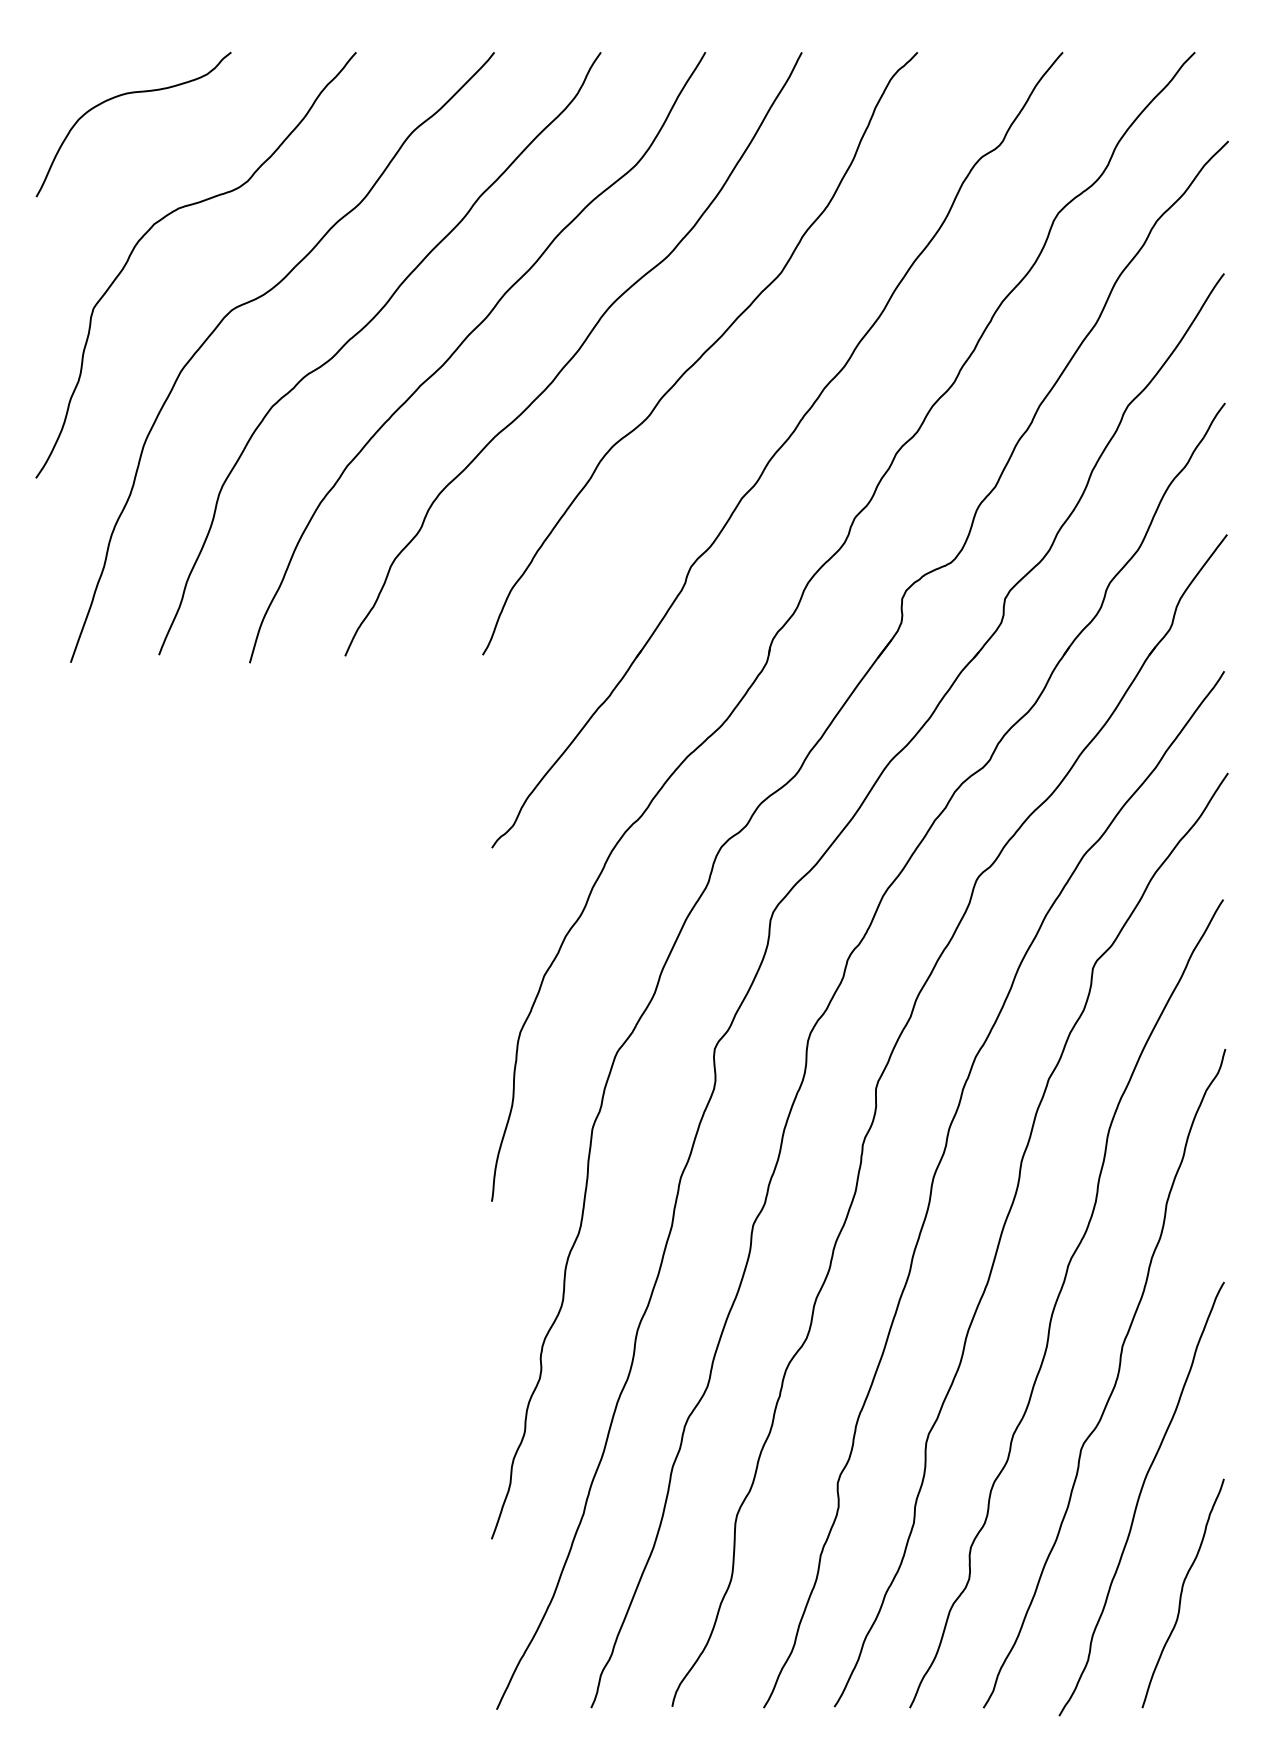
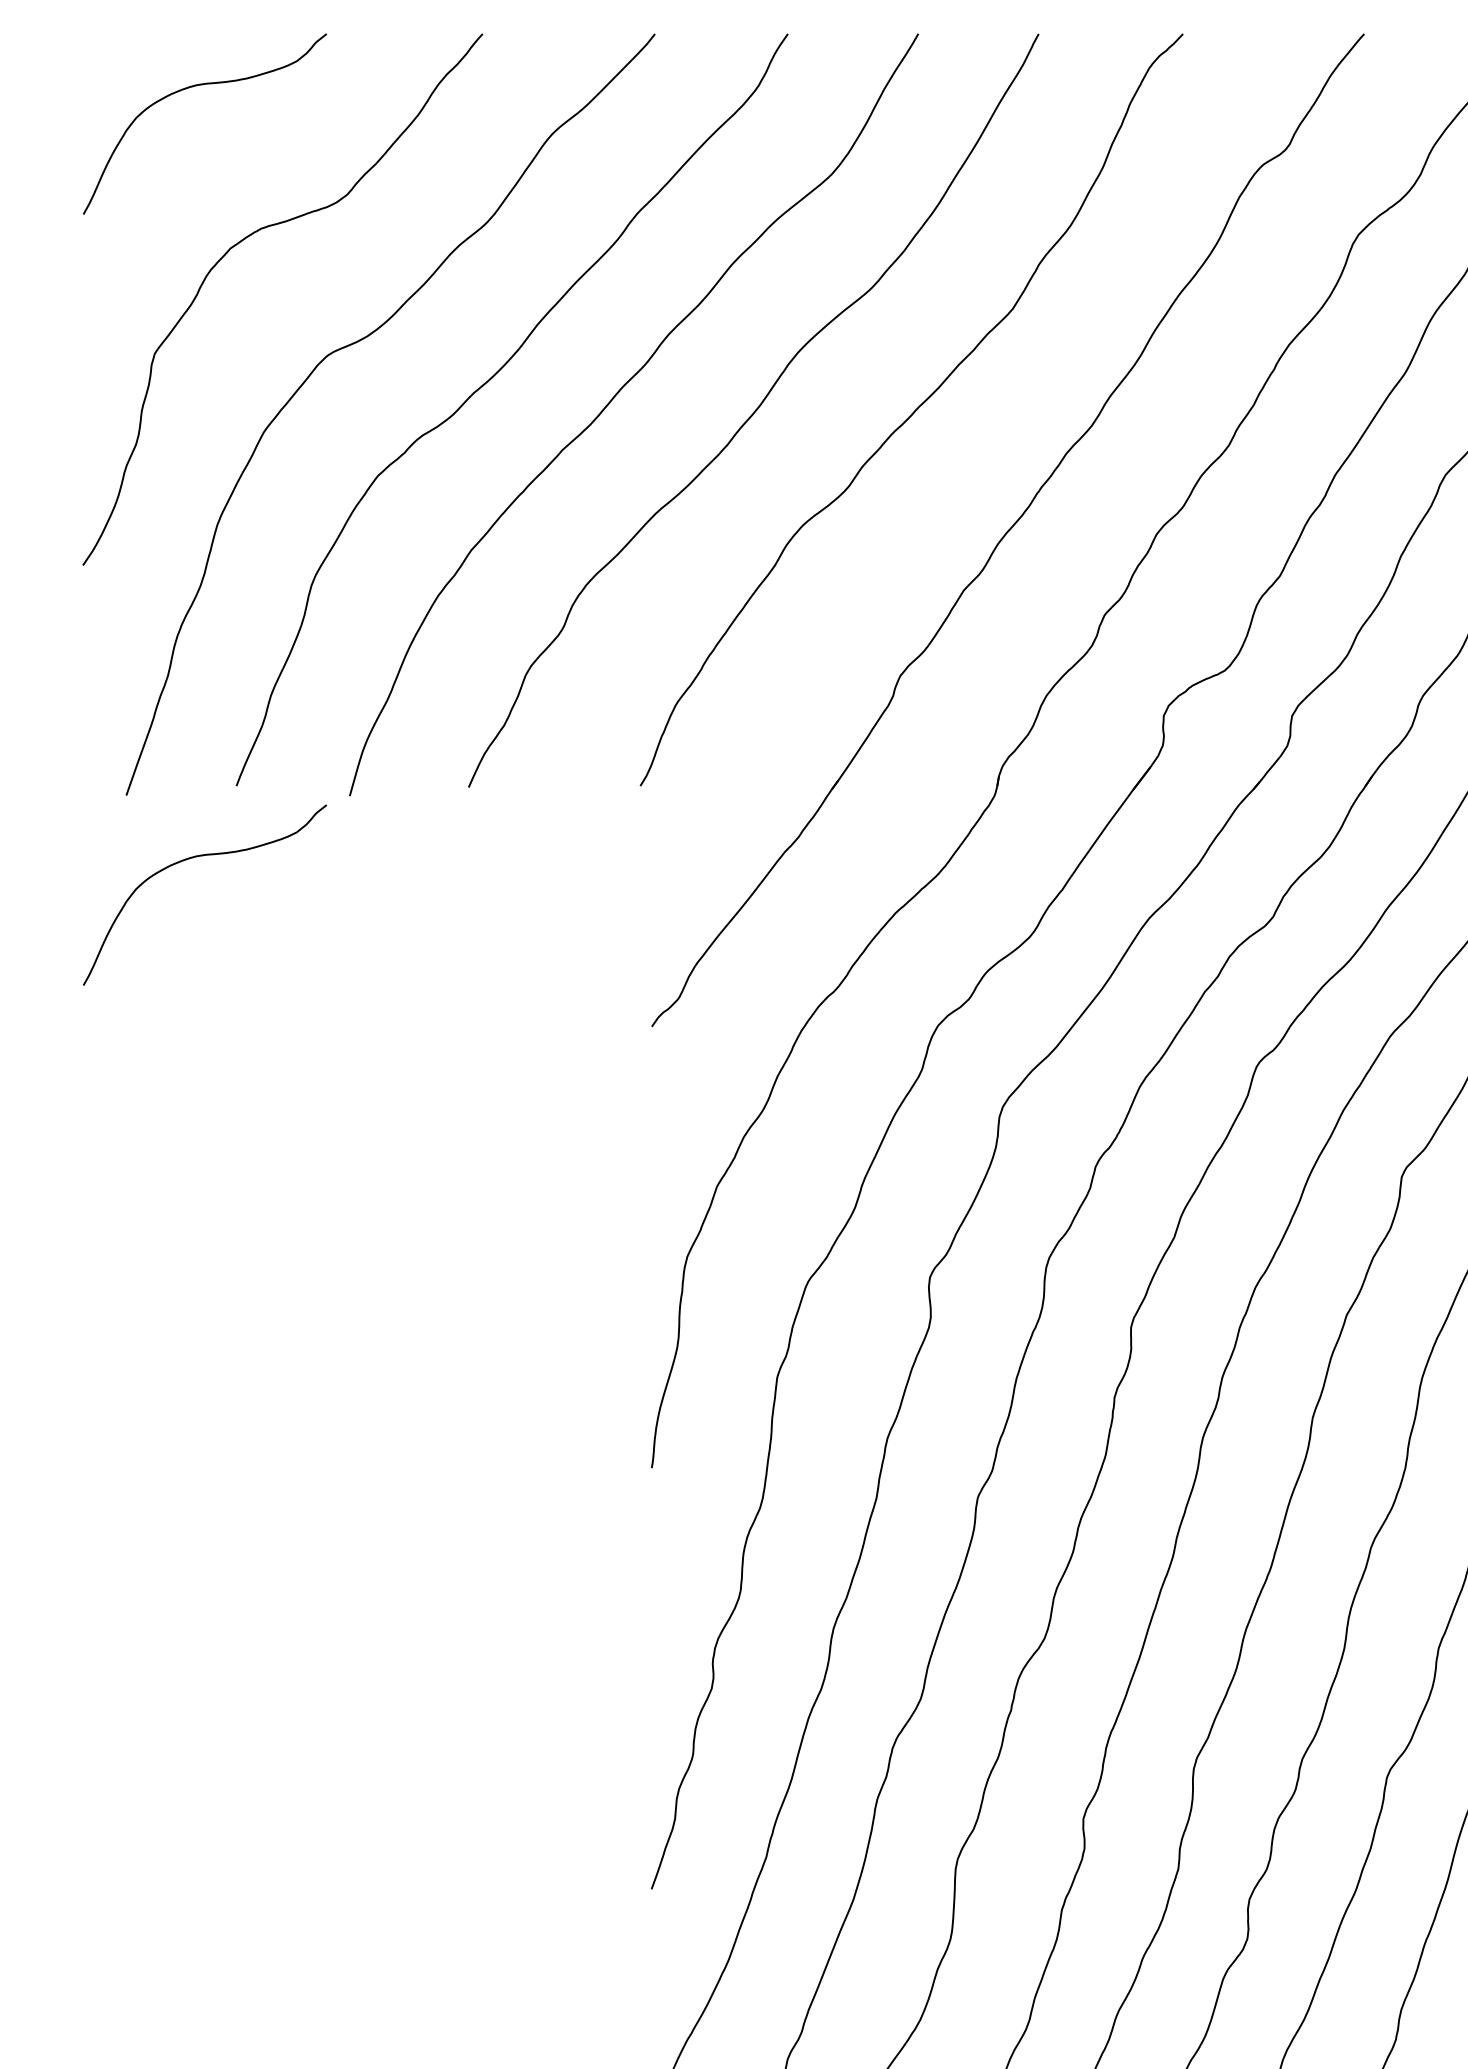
curve: (124, 713) -> (193, 858), added

